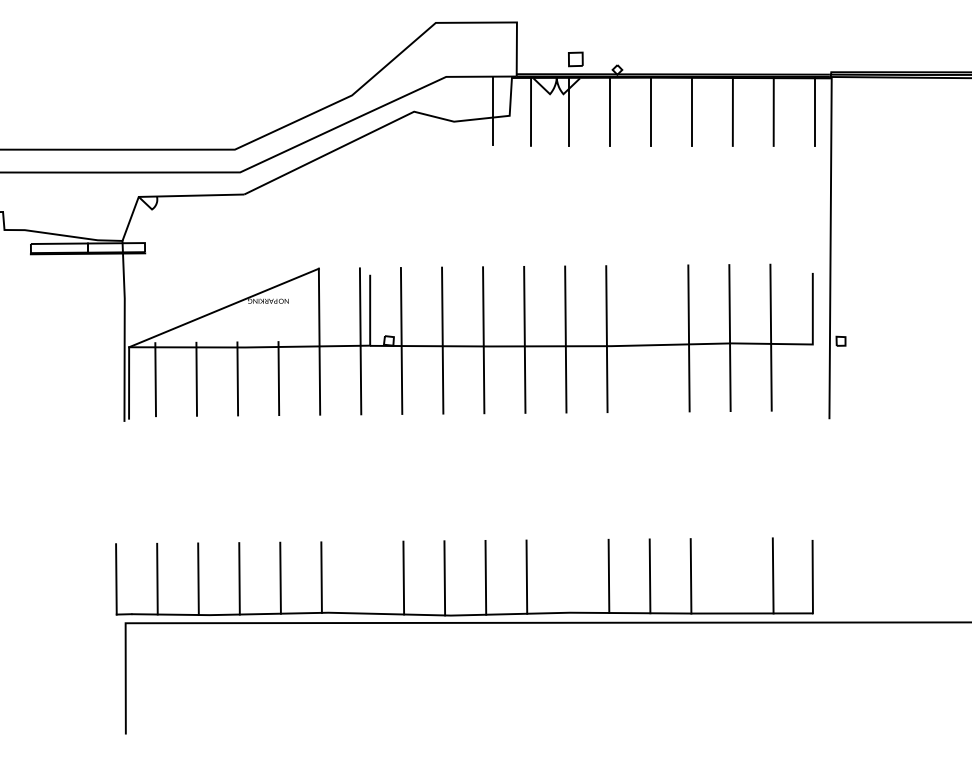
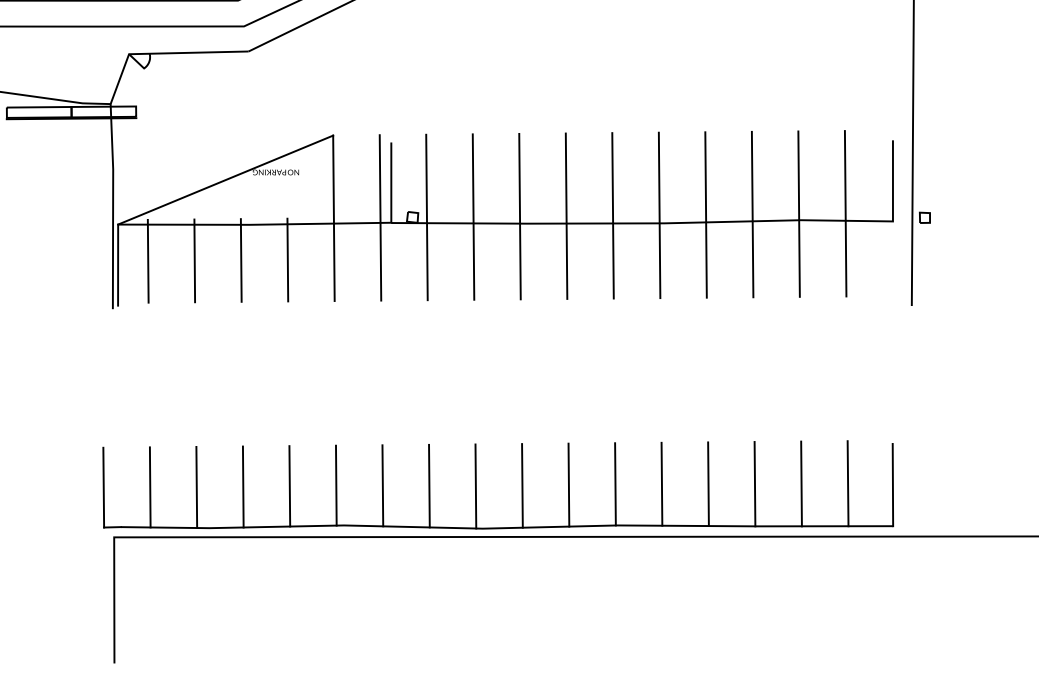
line: (647, 338) -> (705, 214), added
line: (731, 575) -> (800, 483), added
line: (567, 576) -> (614, 484), added
line: (362, 577) -> (382, 485), added

